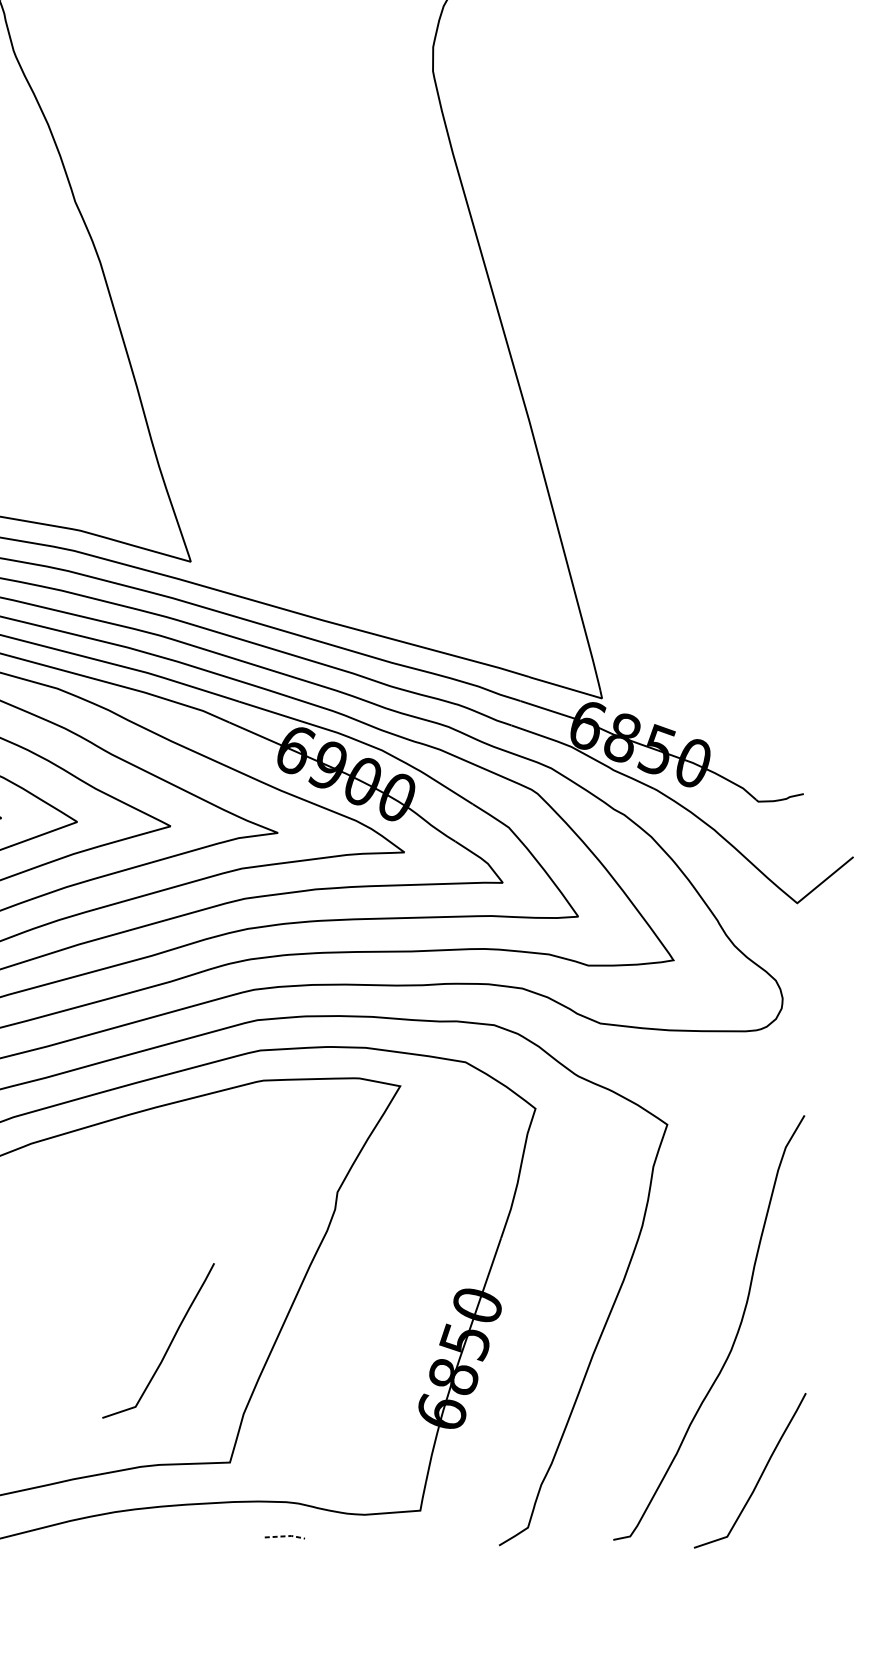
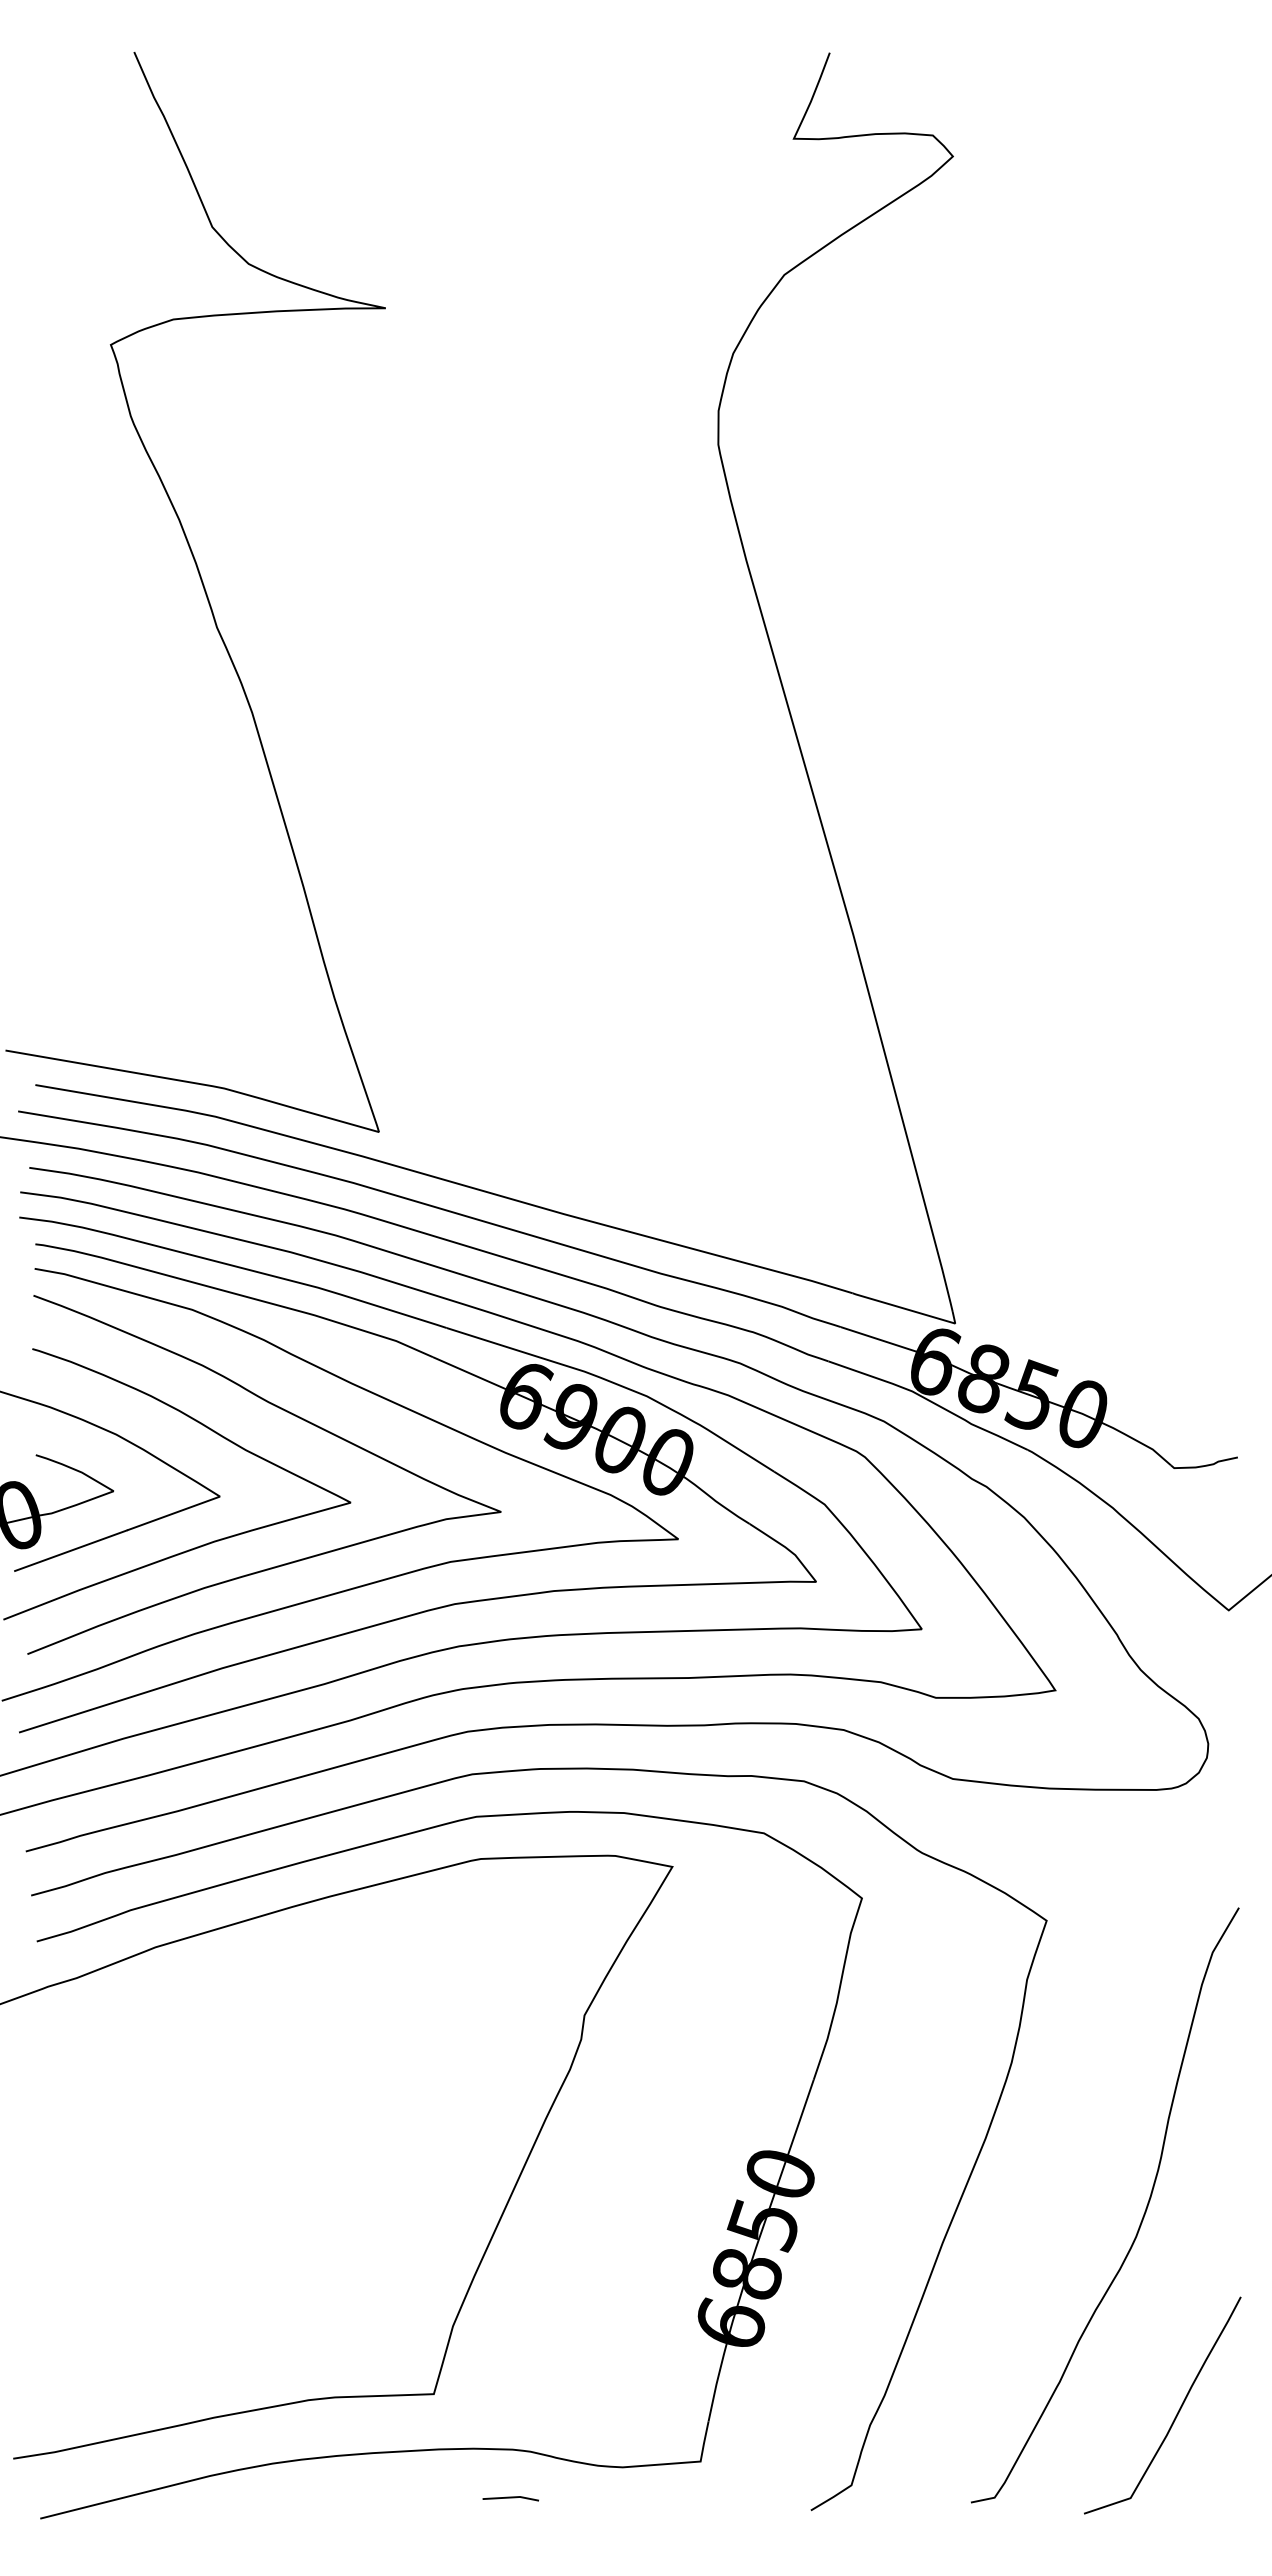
curve: (168, 1346) -> (347, 2231), removed
line: (286, 1536) -> (512, 2497), dashed -> solid

